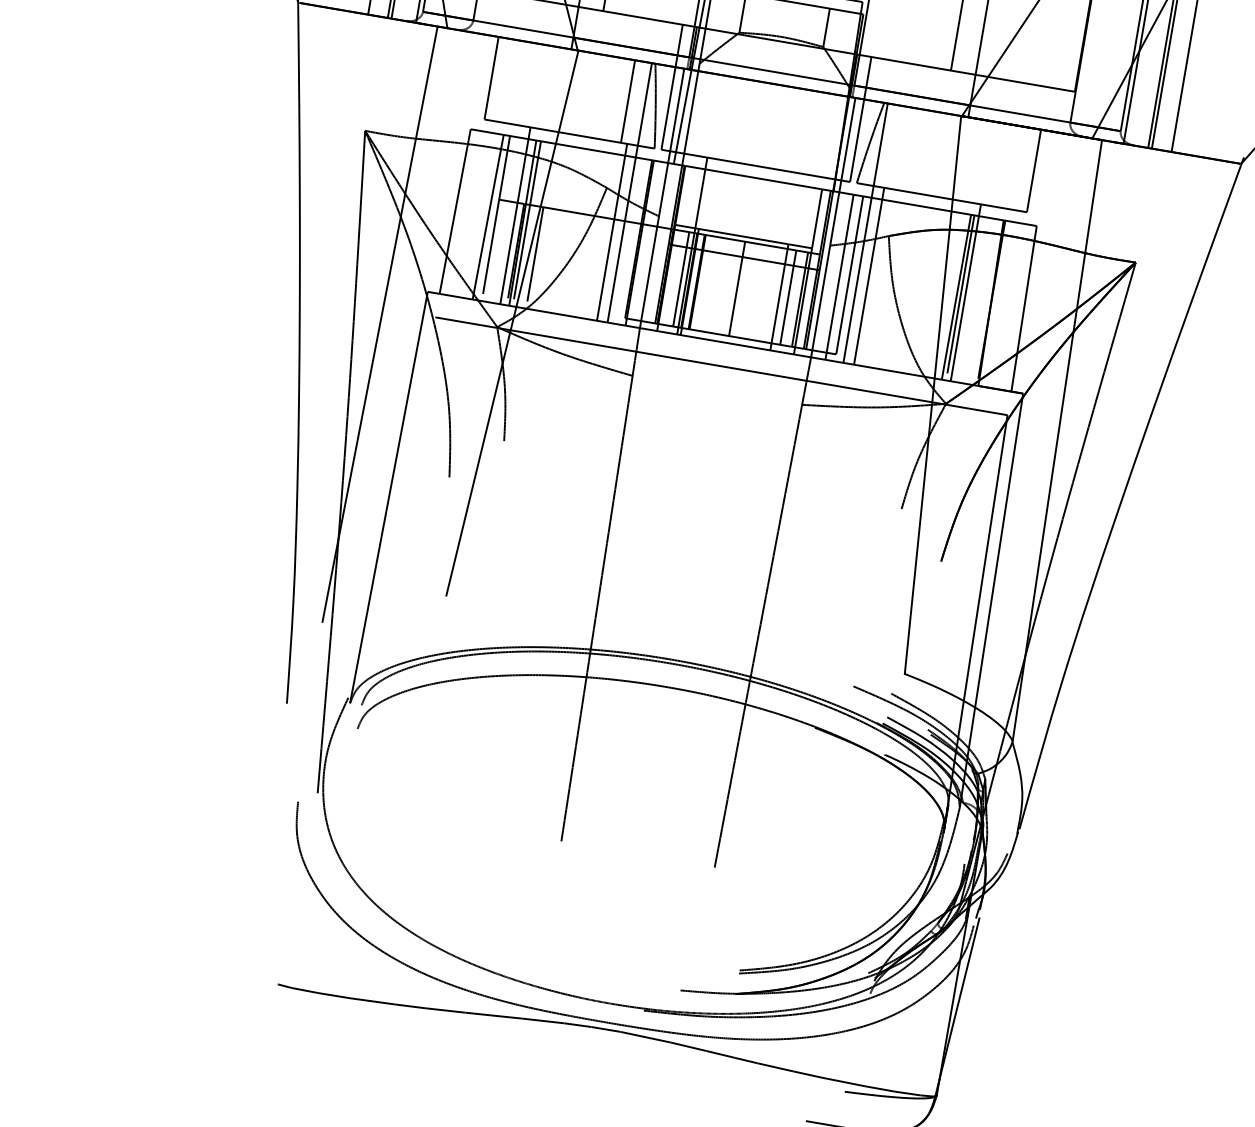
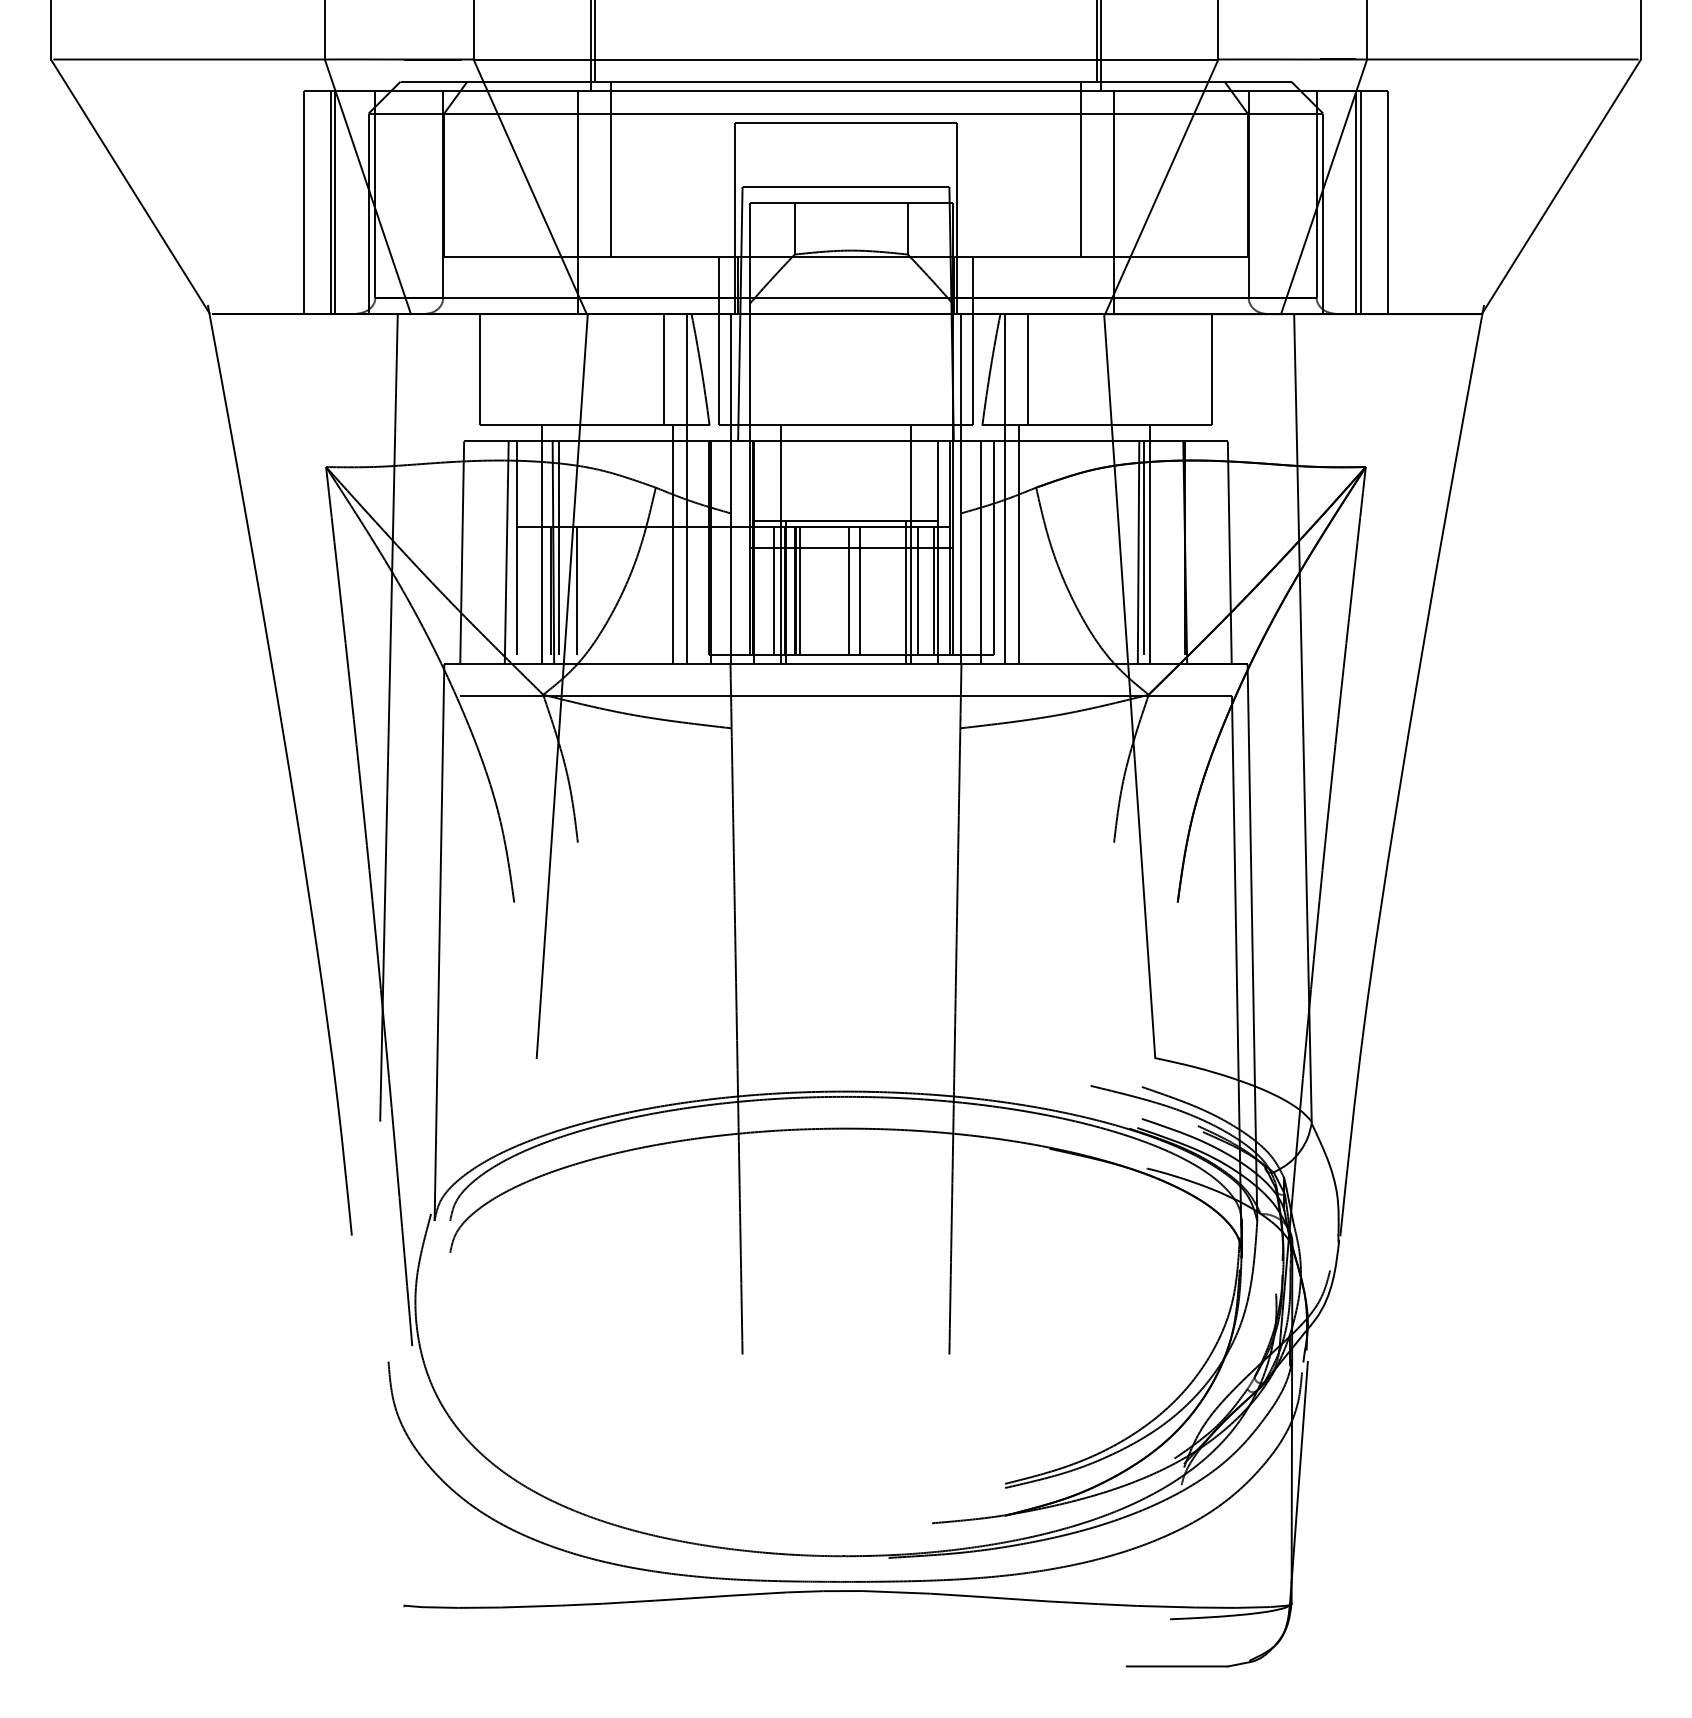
line: (897, 147) -> (1027, 369), added
line: (789, 262) -> (911, 544), added
line: (701, 282) -> (800, 590), added
line: (744, 289) -> (859, 590), added

